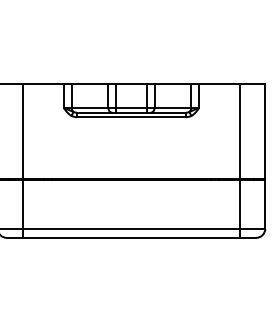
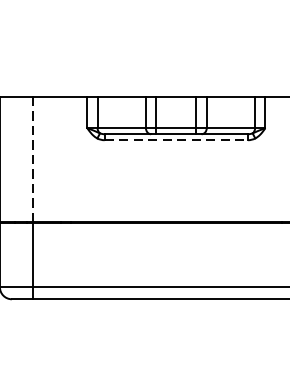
line: (131, 117) -> (176, 140), solid -> dashed
line: (22, 131) -> (32, 159), solid -> dashed

